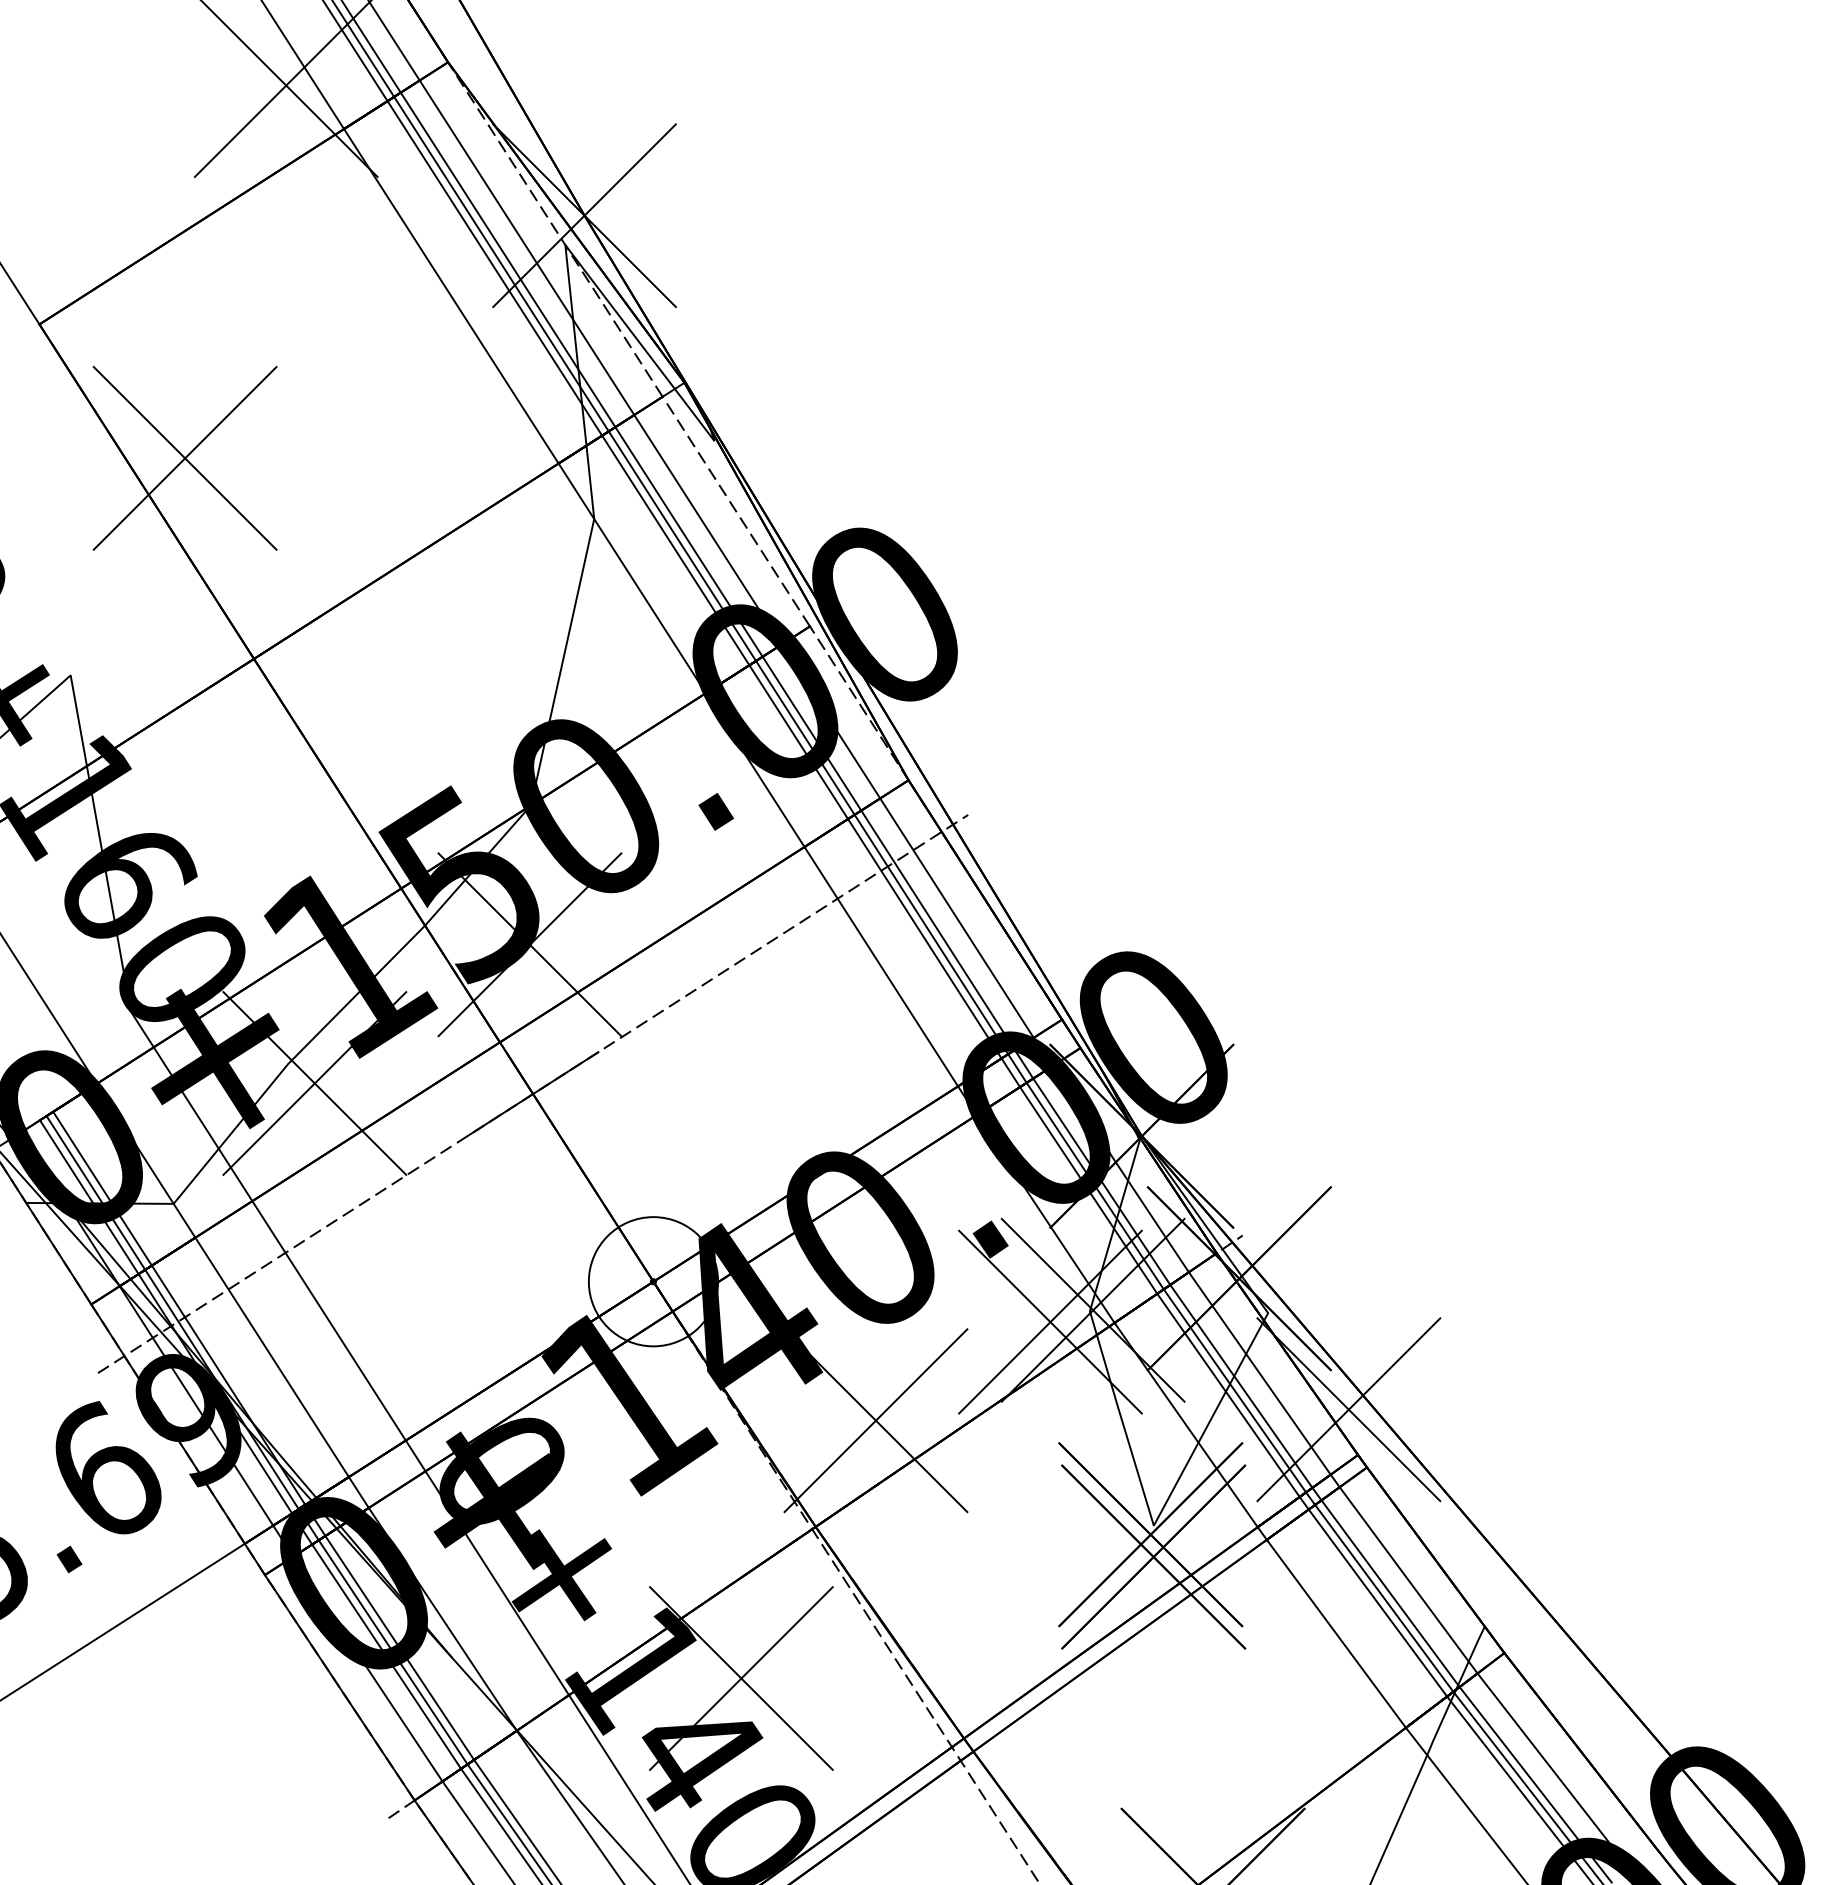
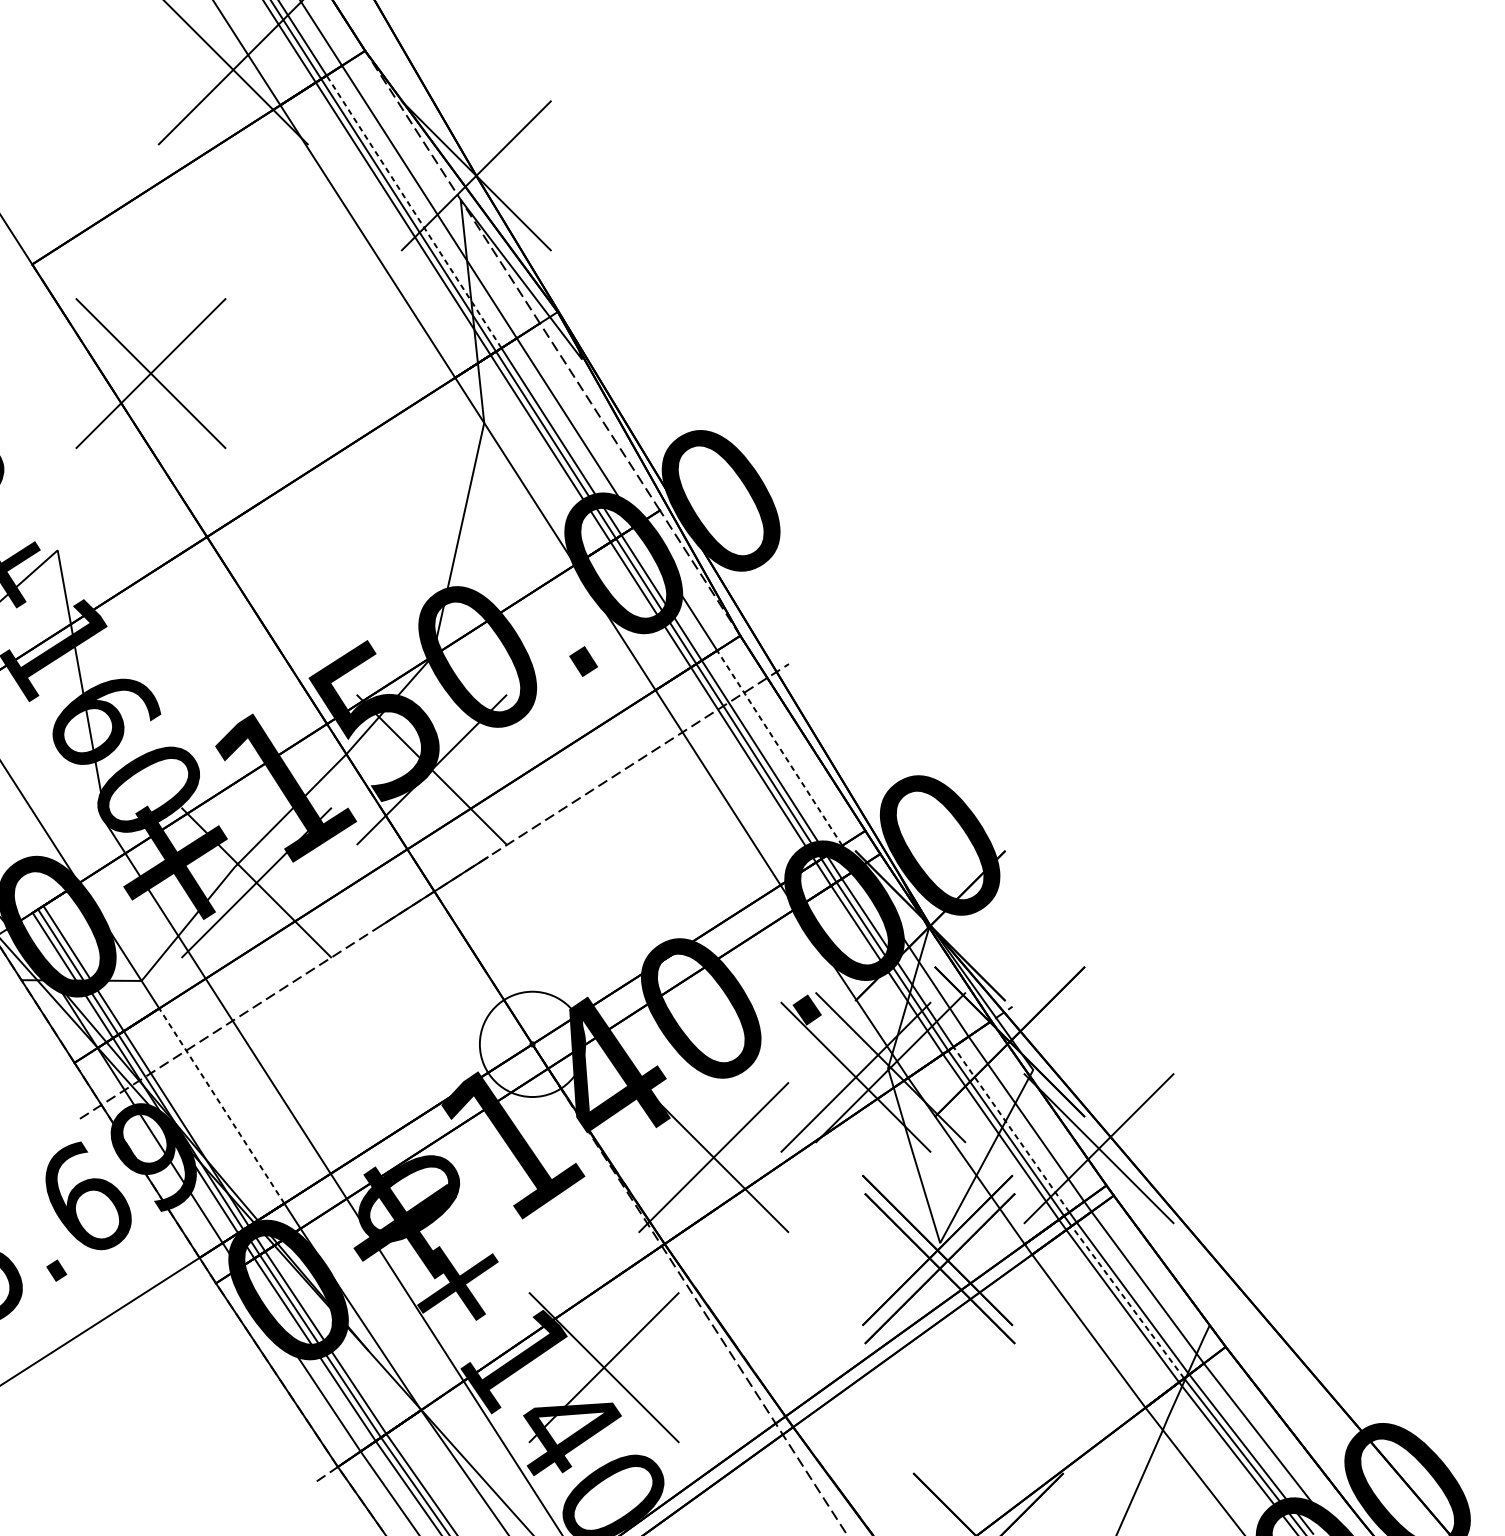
line: (508, 259) -> (414, 211), solid -> dashed
line: (956, 917) -> (779, 747), solid -> dashed
line: (271, 1356) -> (221, 1105), solid -> dashed
line: (1241, 1386) -> (1011, 1129), solid -> dashed
line: (1383, 1597) -> (1127, 1301), solid -> dashed

